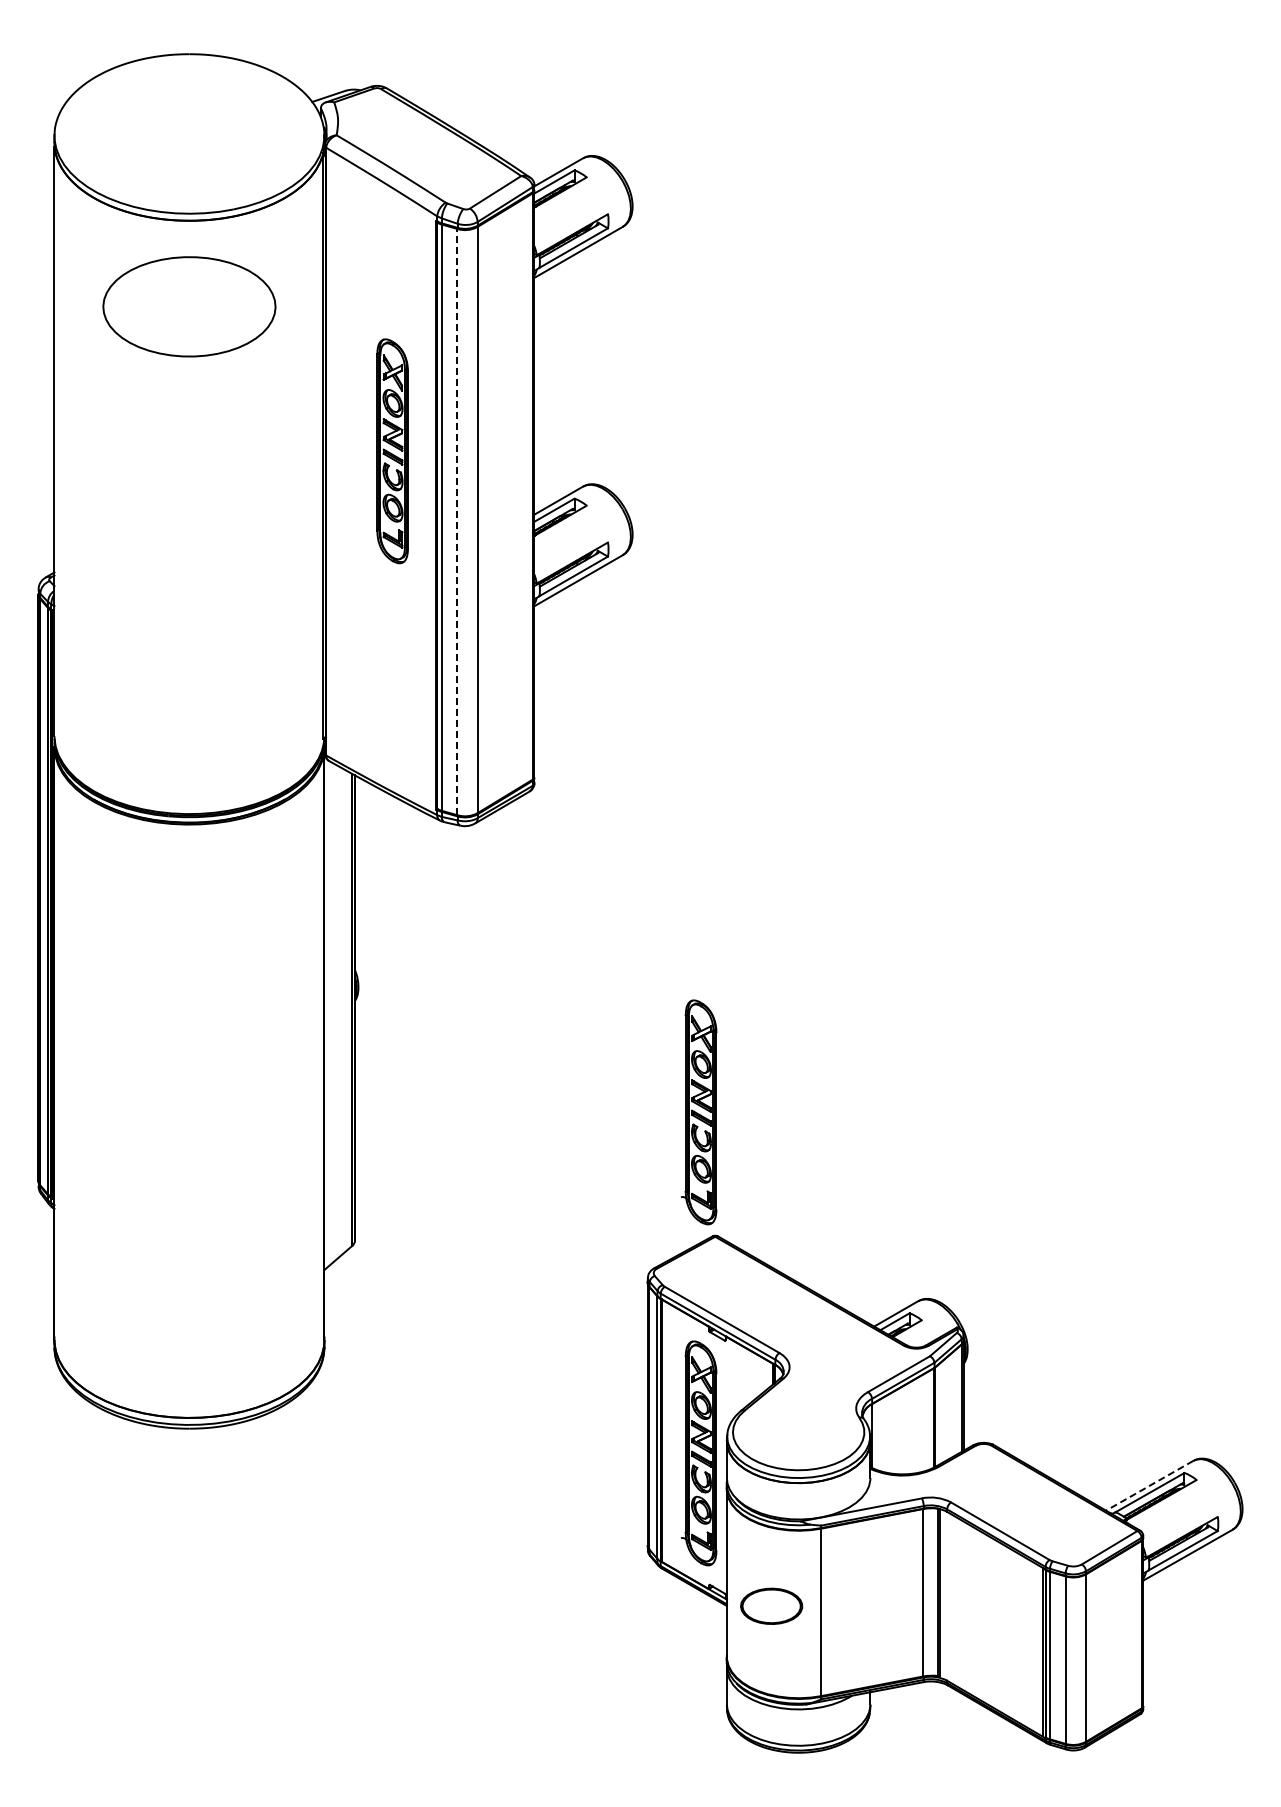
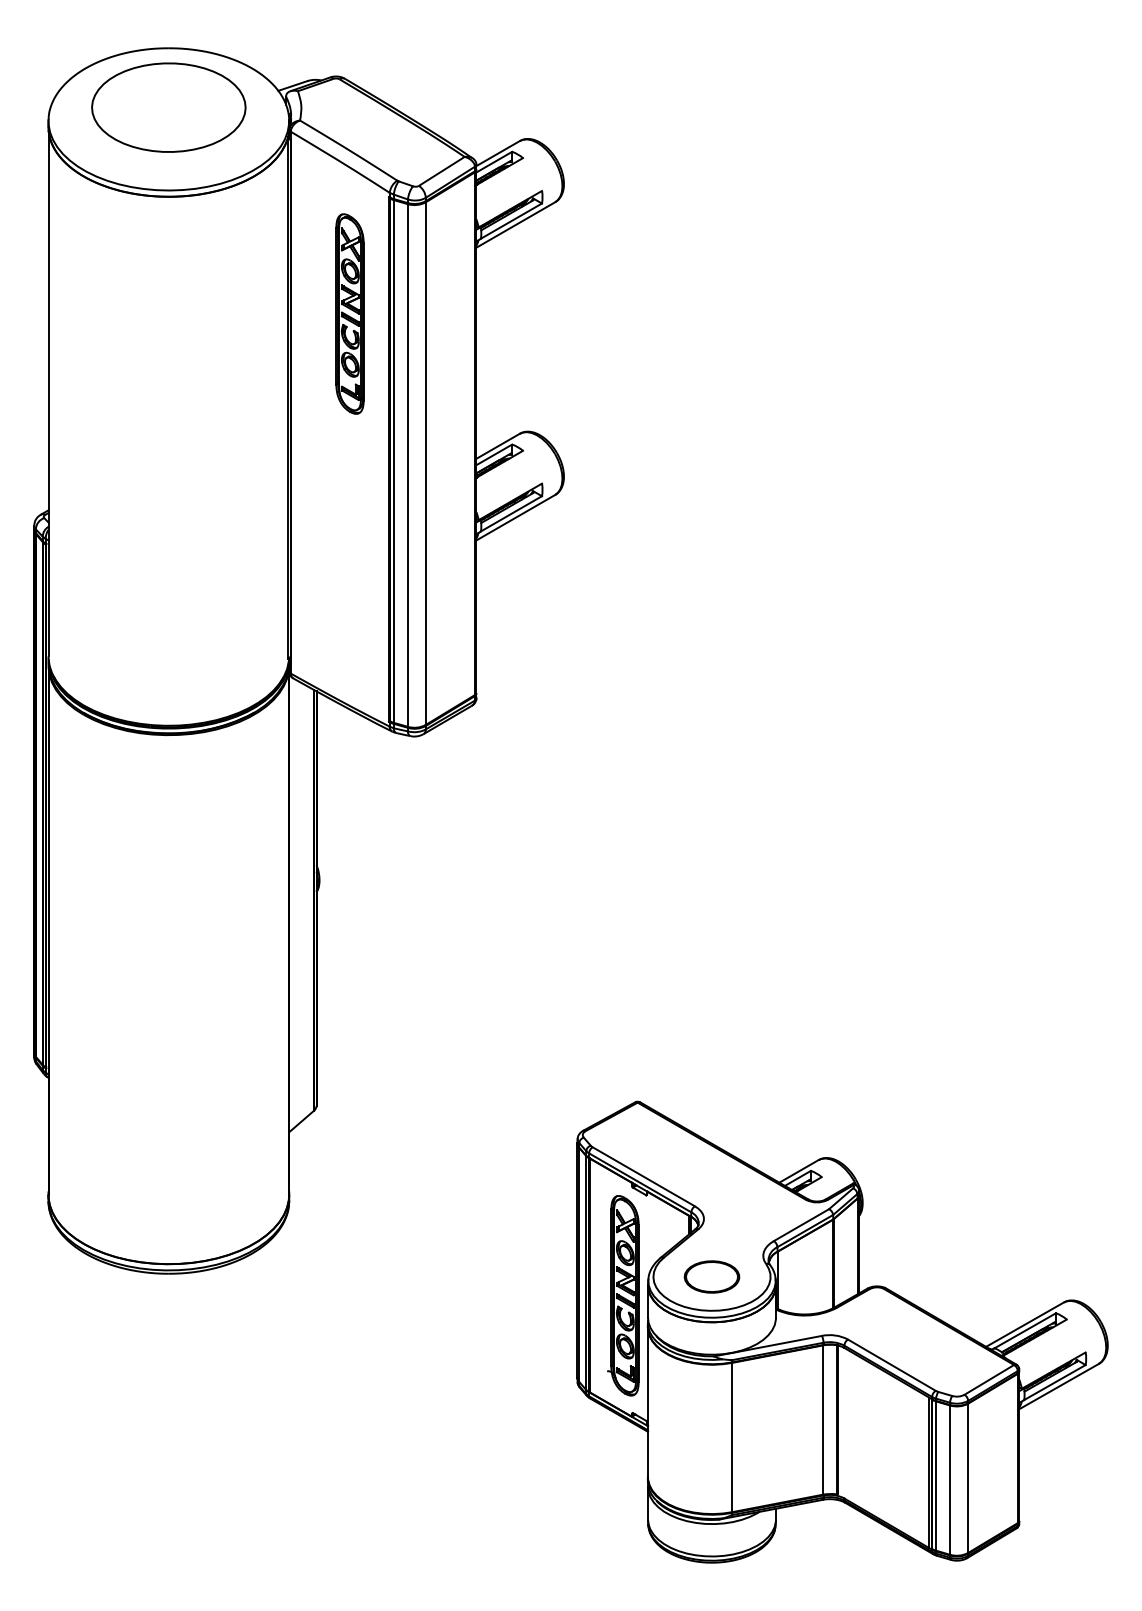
part: (189, 306) -> (168, 107), moved
part: (392, 451) -> (349, 314), moved
line: (457, 521) -> (407, 464), dashed -> solid
part: (698, 1112) -> (622, 991), removed
line: (1149, 1486) -> (1024, 1325), dashed -> solid
part: (771, 1605) -> (711, 1276), moved

